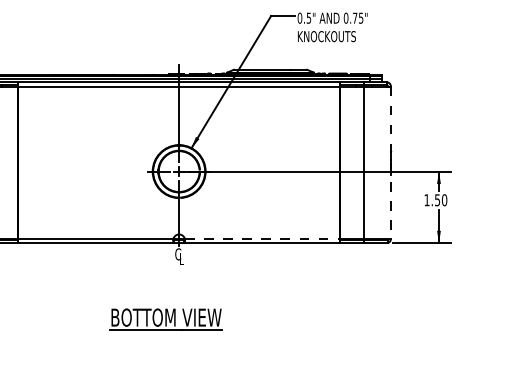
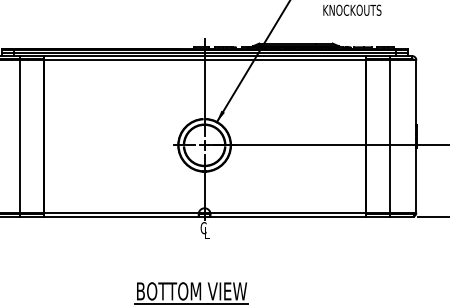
line: (390, 163) -> (415, 137), dashed -> solid
line: (262, 238) -> (287, 212), dashed -> solid

